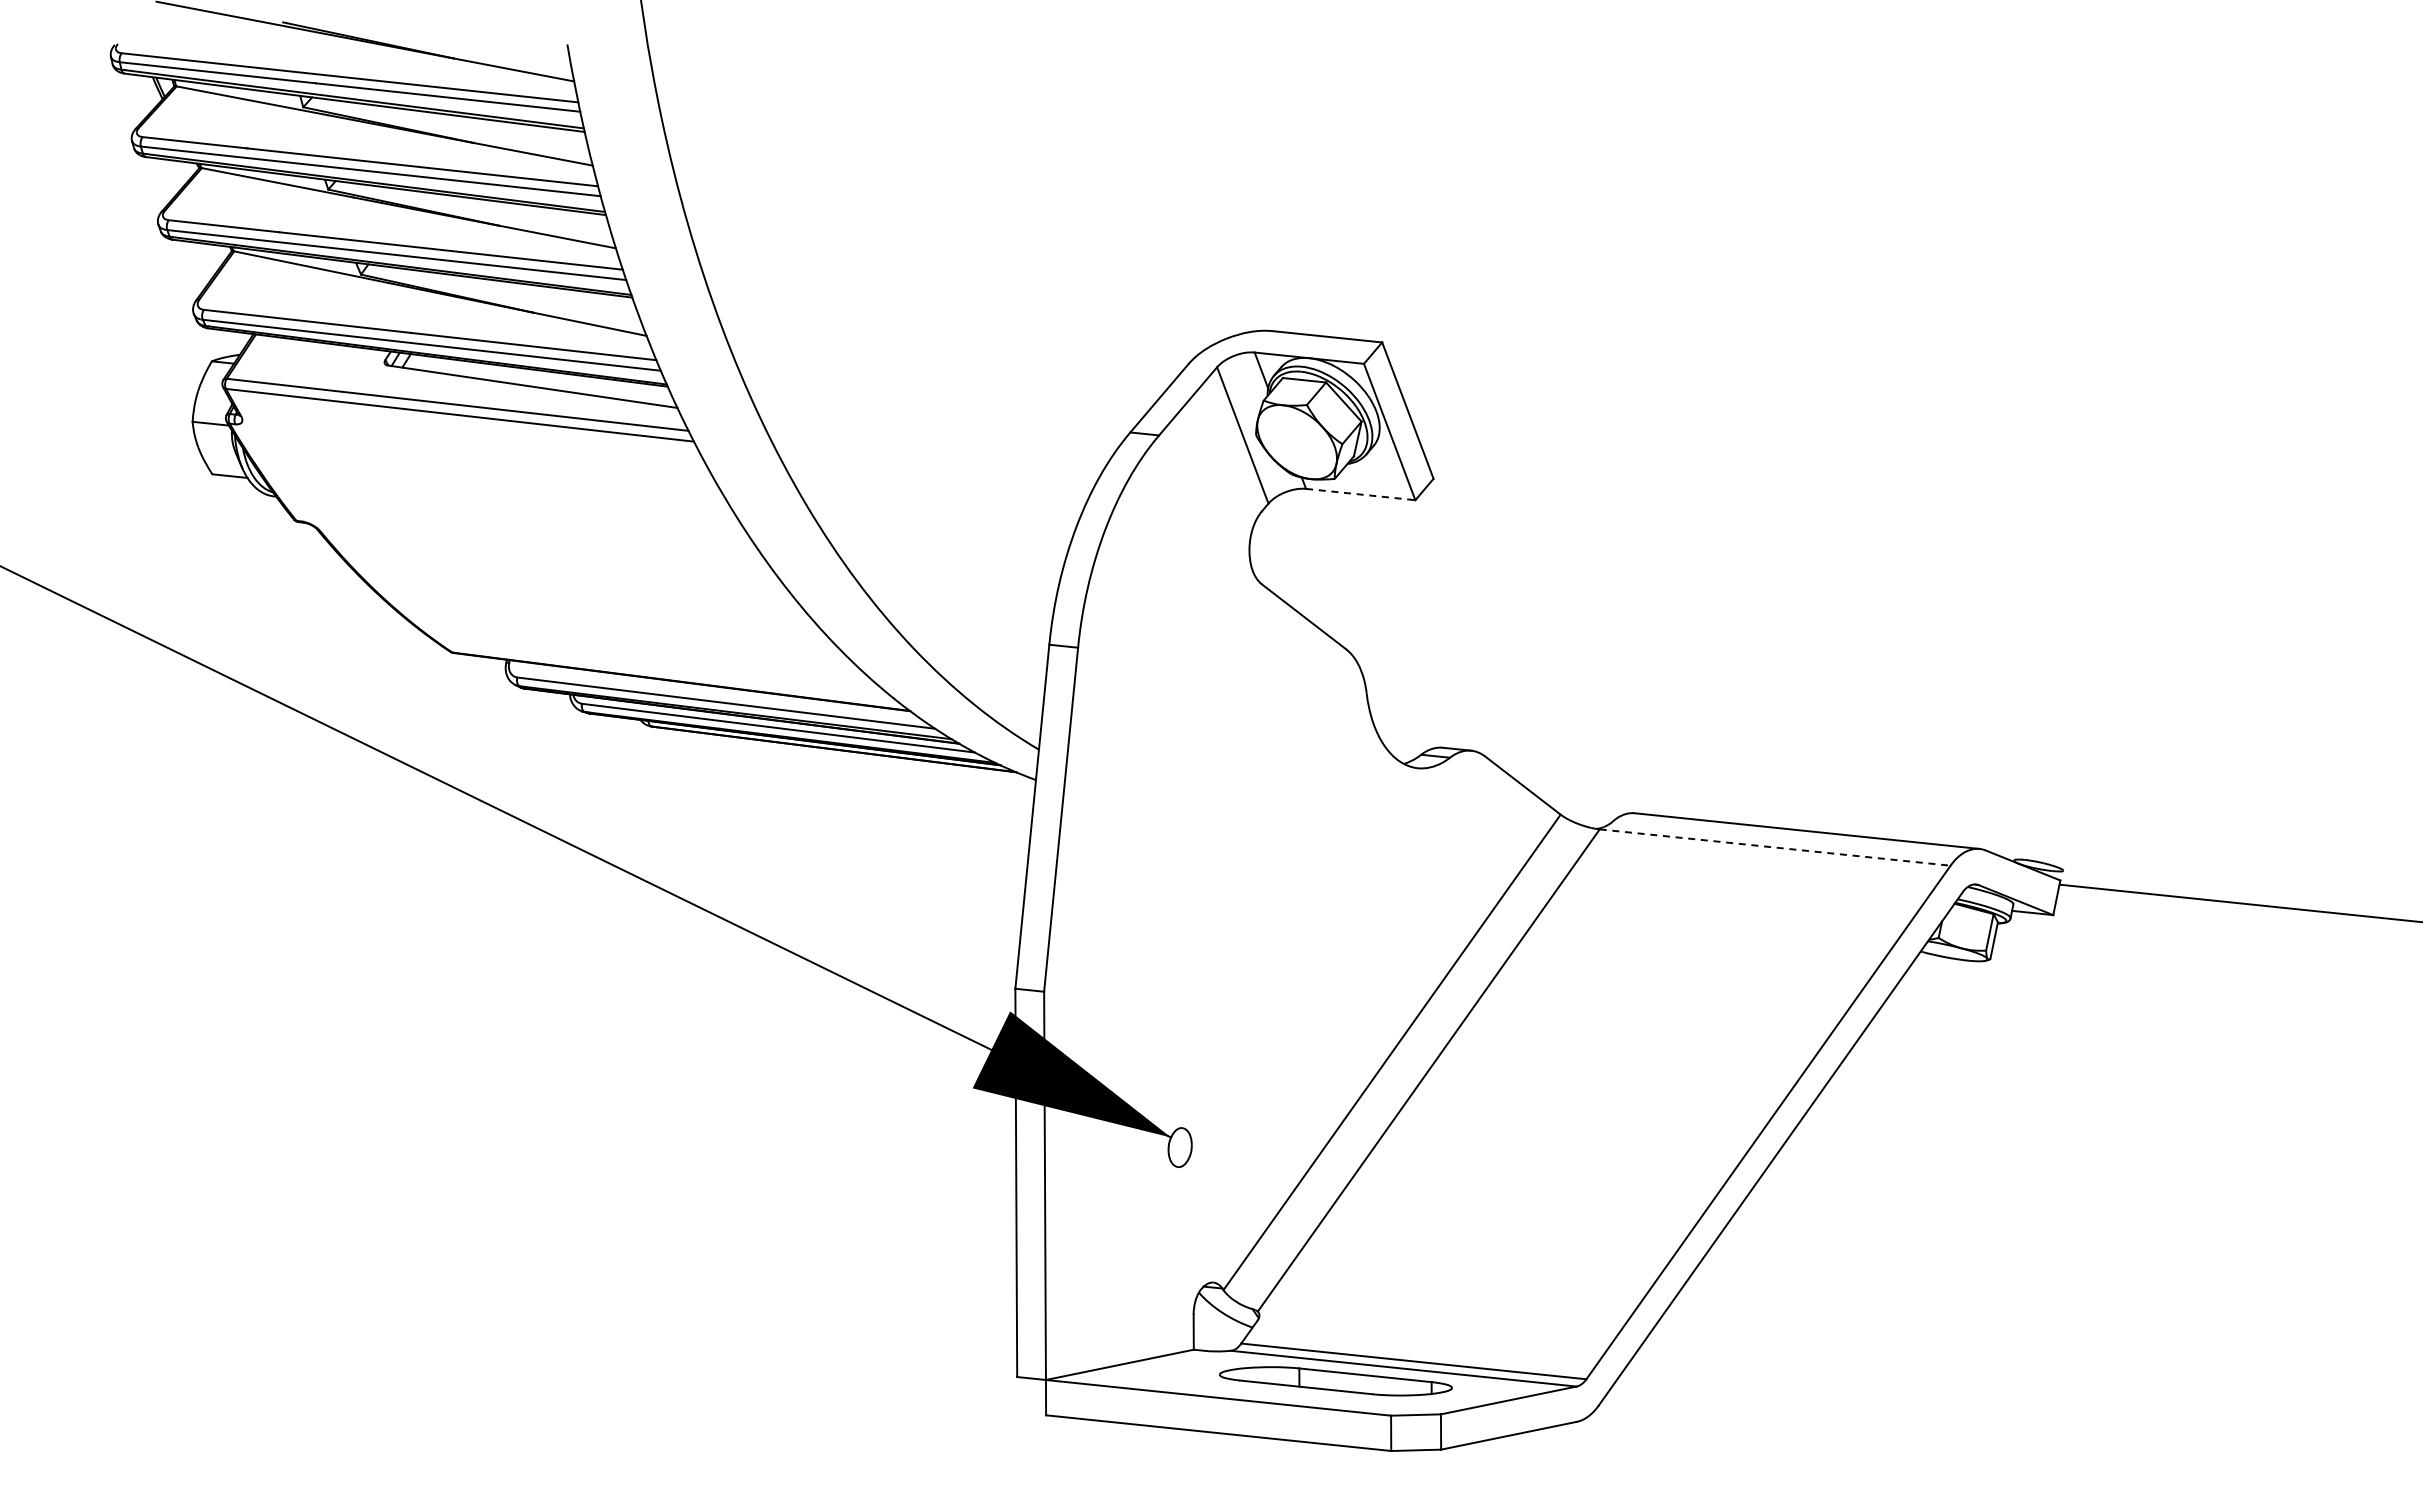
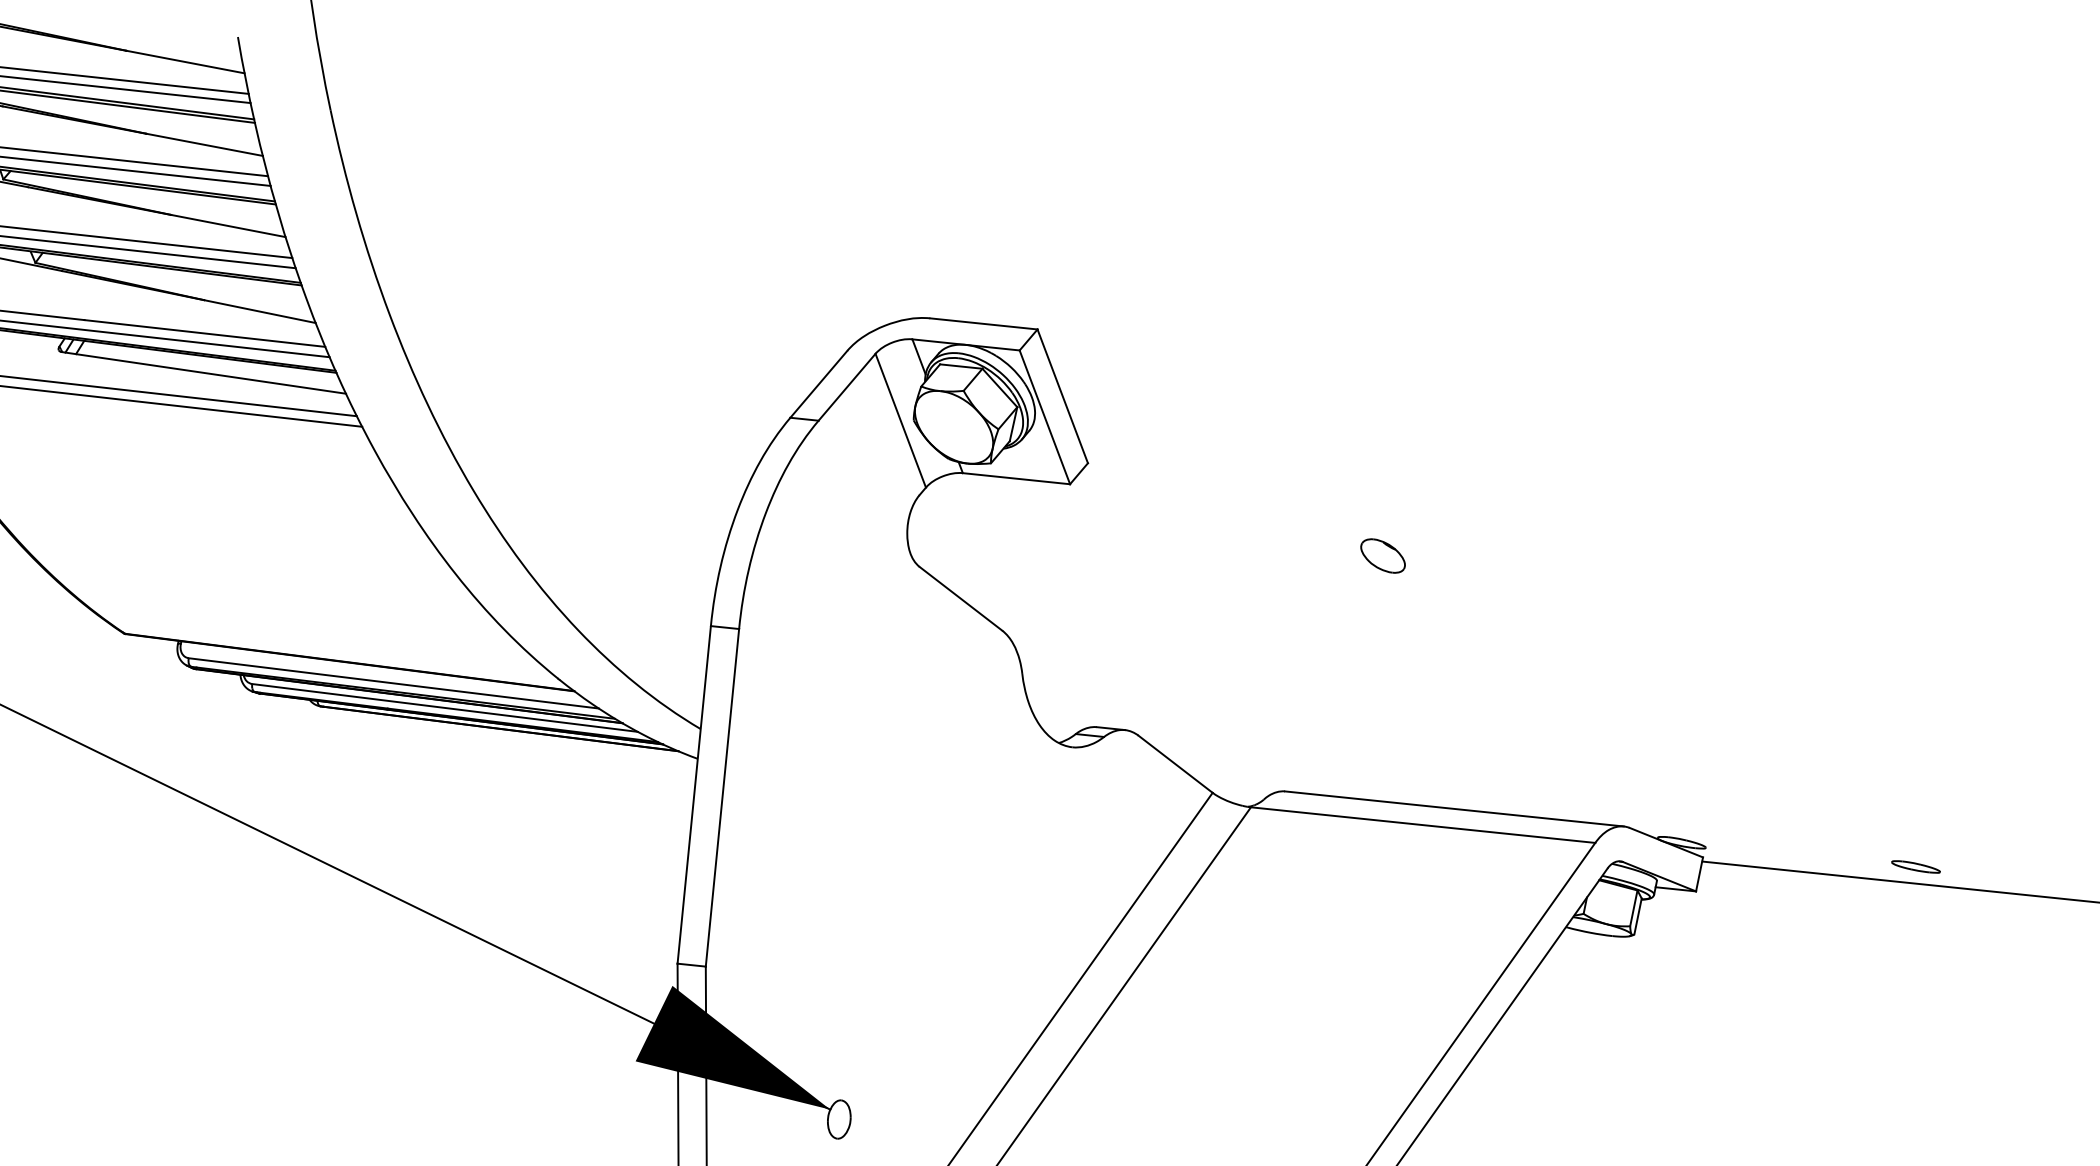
line: (1360, 494) -> (1016, 478), dashed -> solid
part: (1734, 573) -> (1383, 556), added
line: (1775, 847) -> (1423, 825), dashed -> solid
part: (2277, 890) -> (1916, 867), added

